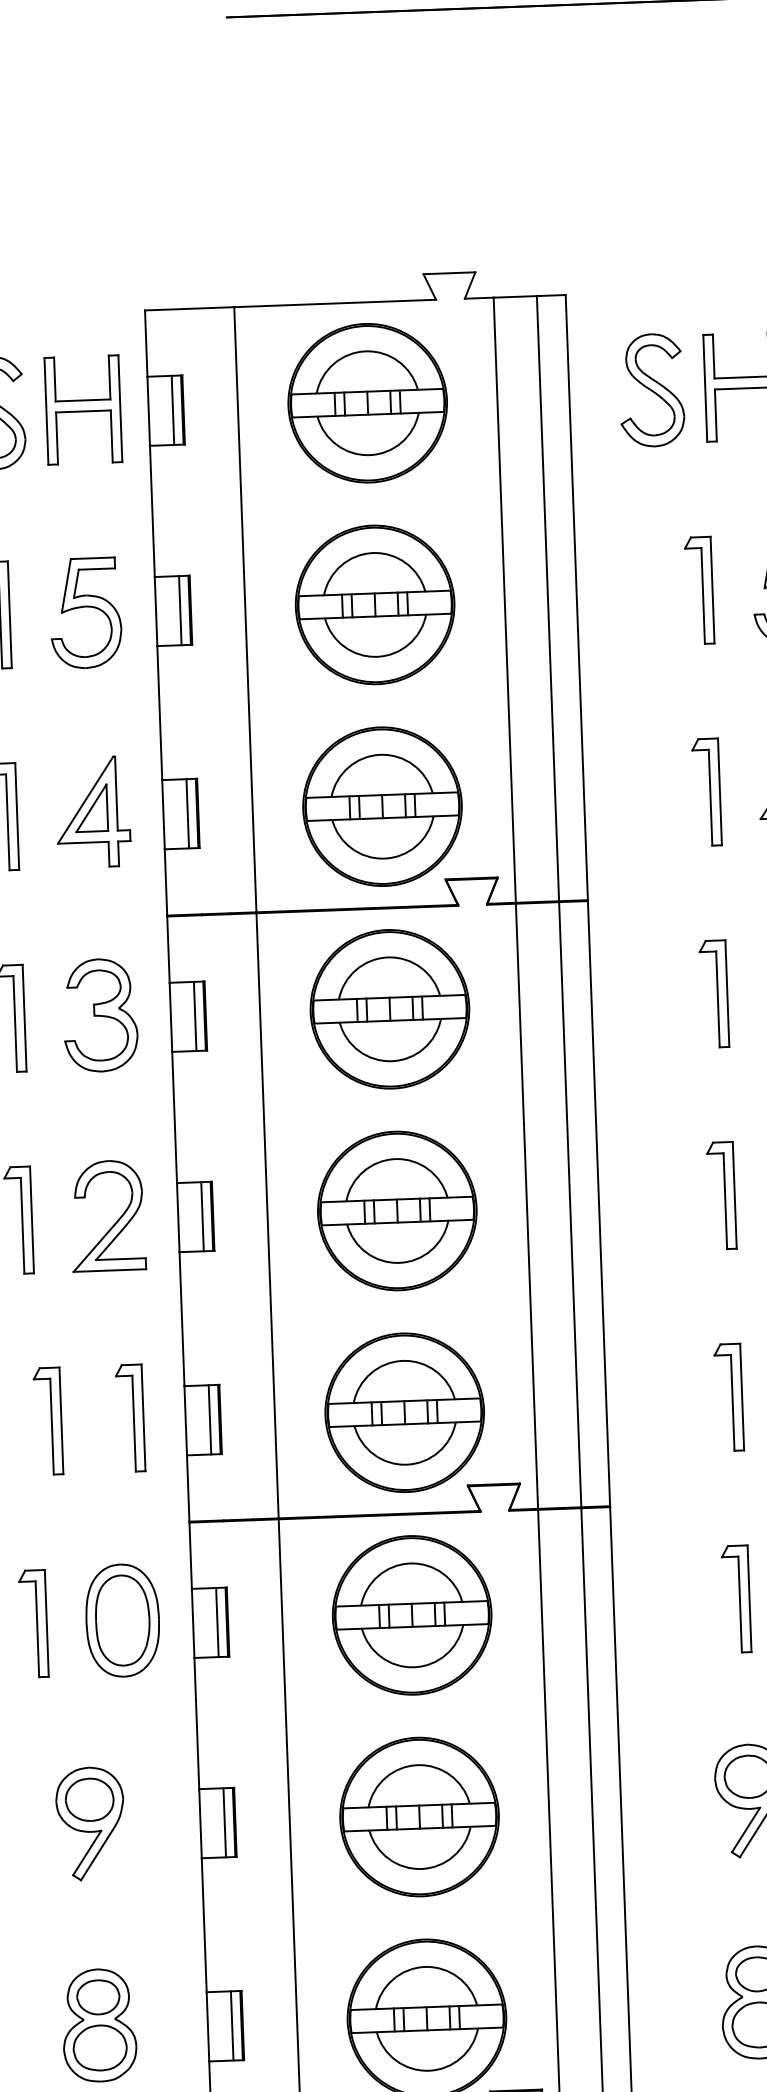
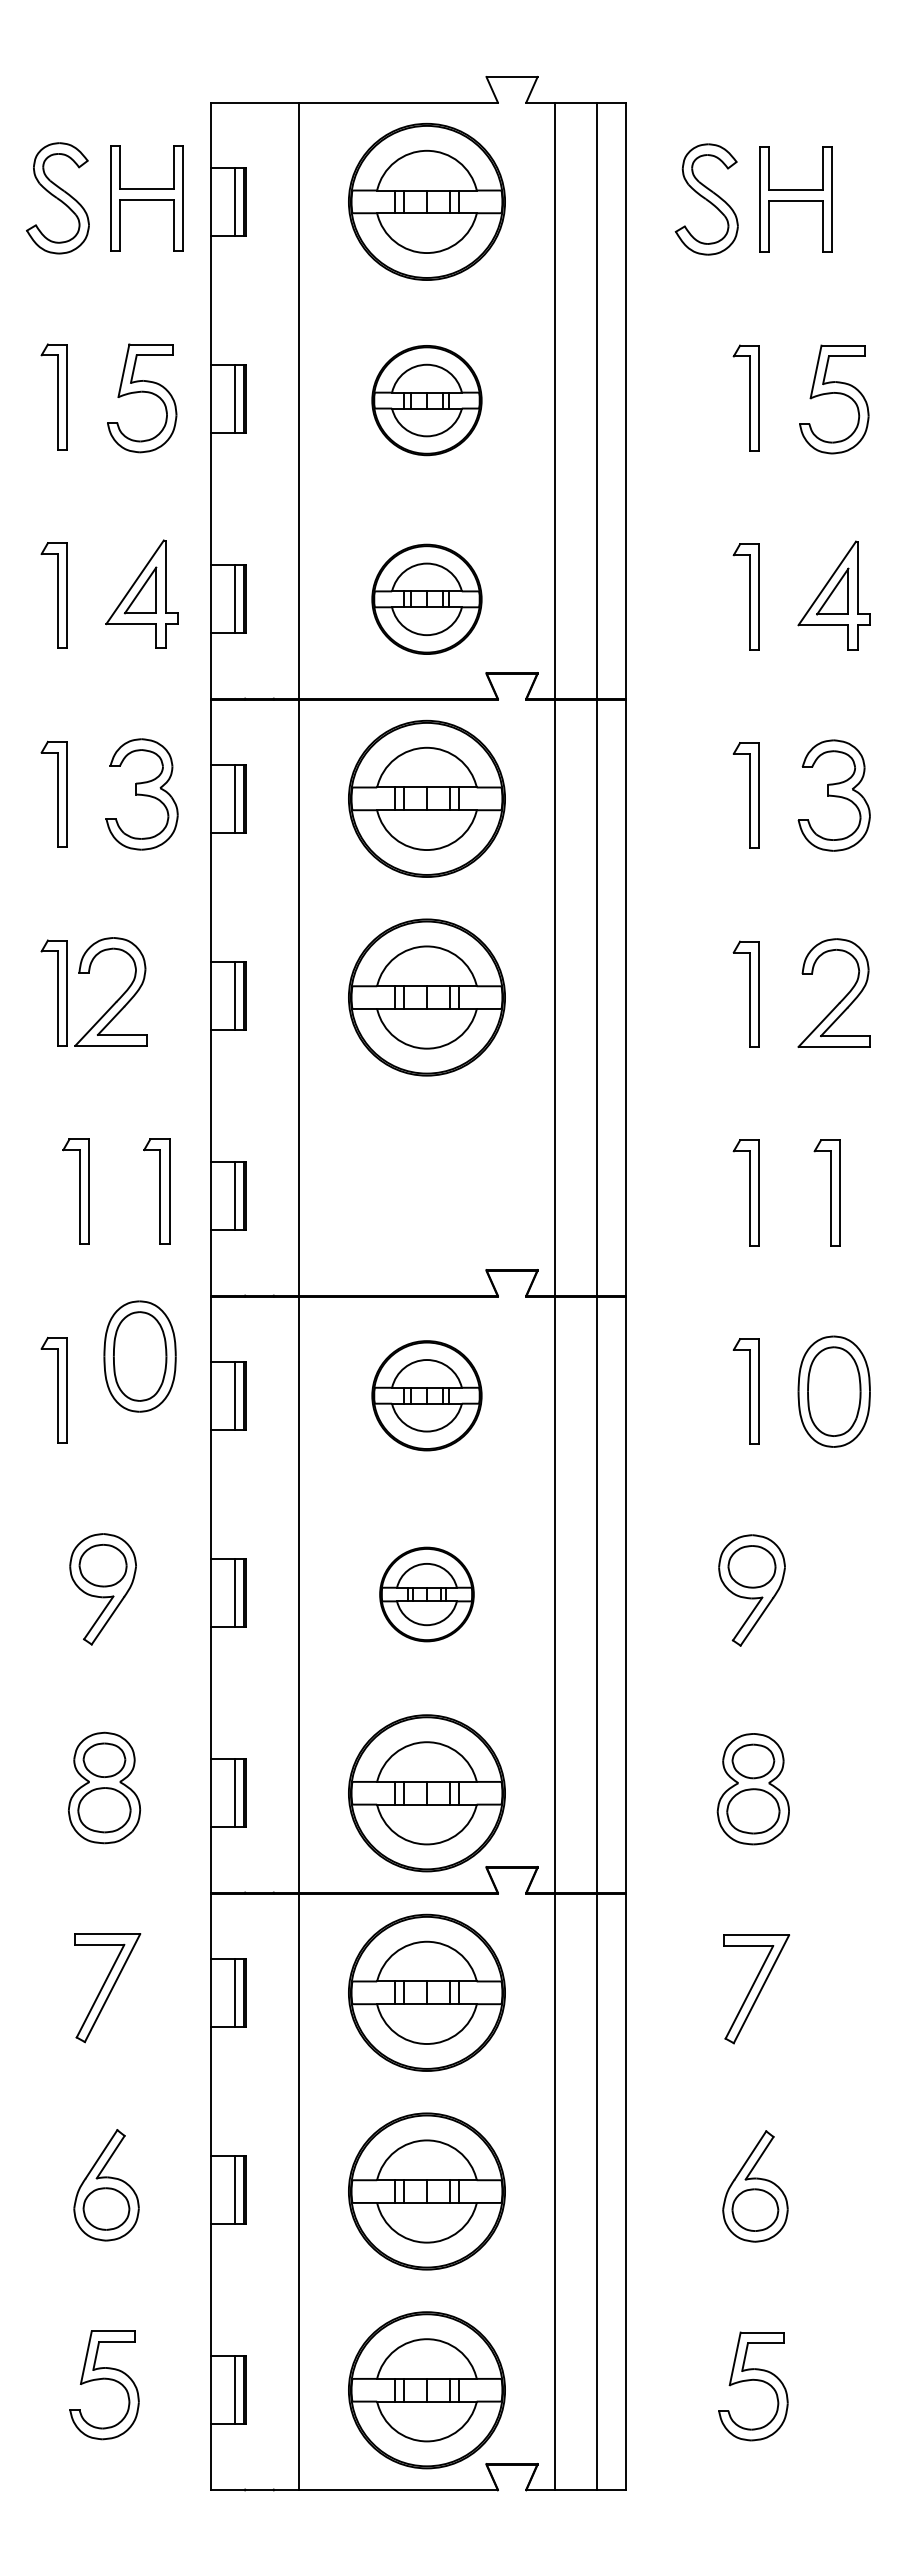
part: (374, 604) -> (426, 400), size x0.7
part: (382, 806) -> (426, 599), size x0.7
part: (115, 1222) -> (118, 998), moved
part: (404, 1412) -> (426, 1196), removed
part: (411, 1615) -> (426, 1395), size x0.7
part: (122, 1620) -> (139, 1356), moved
part: (419, 1817) -> (426, 1594), size x0.6

